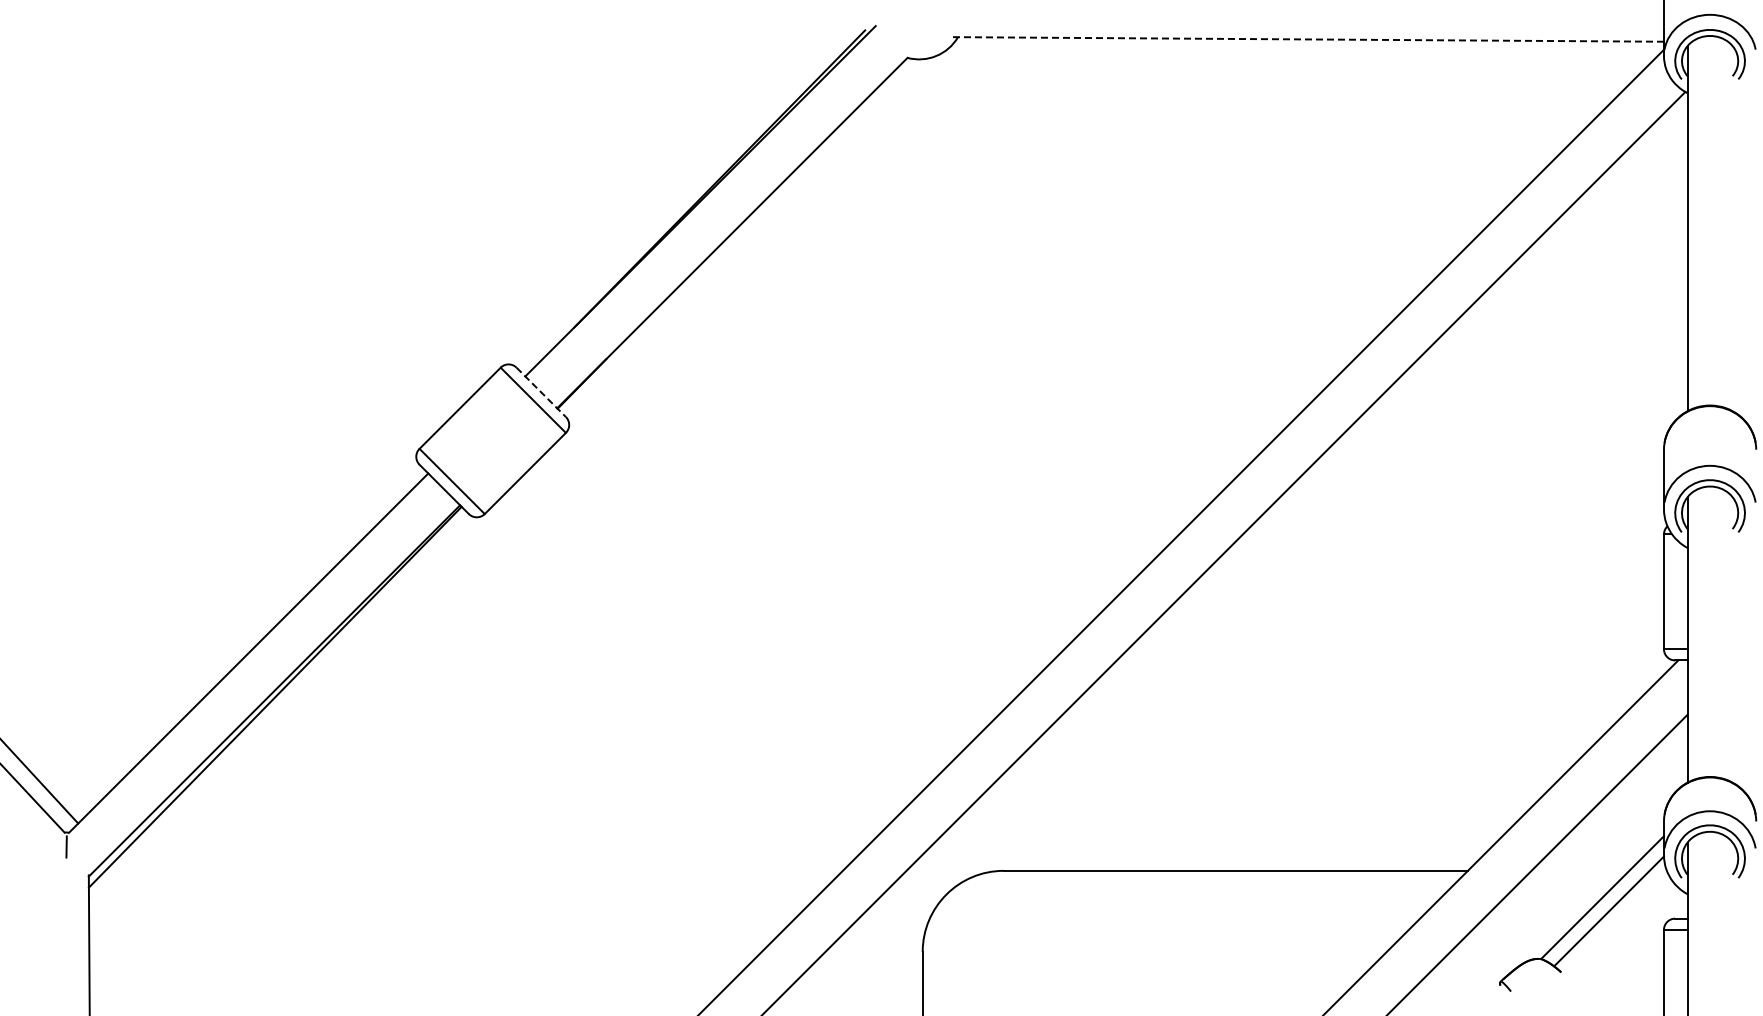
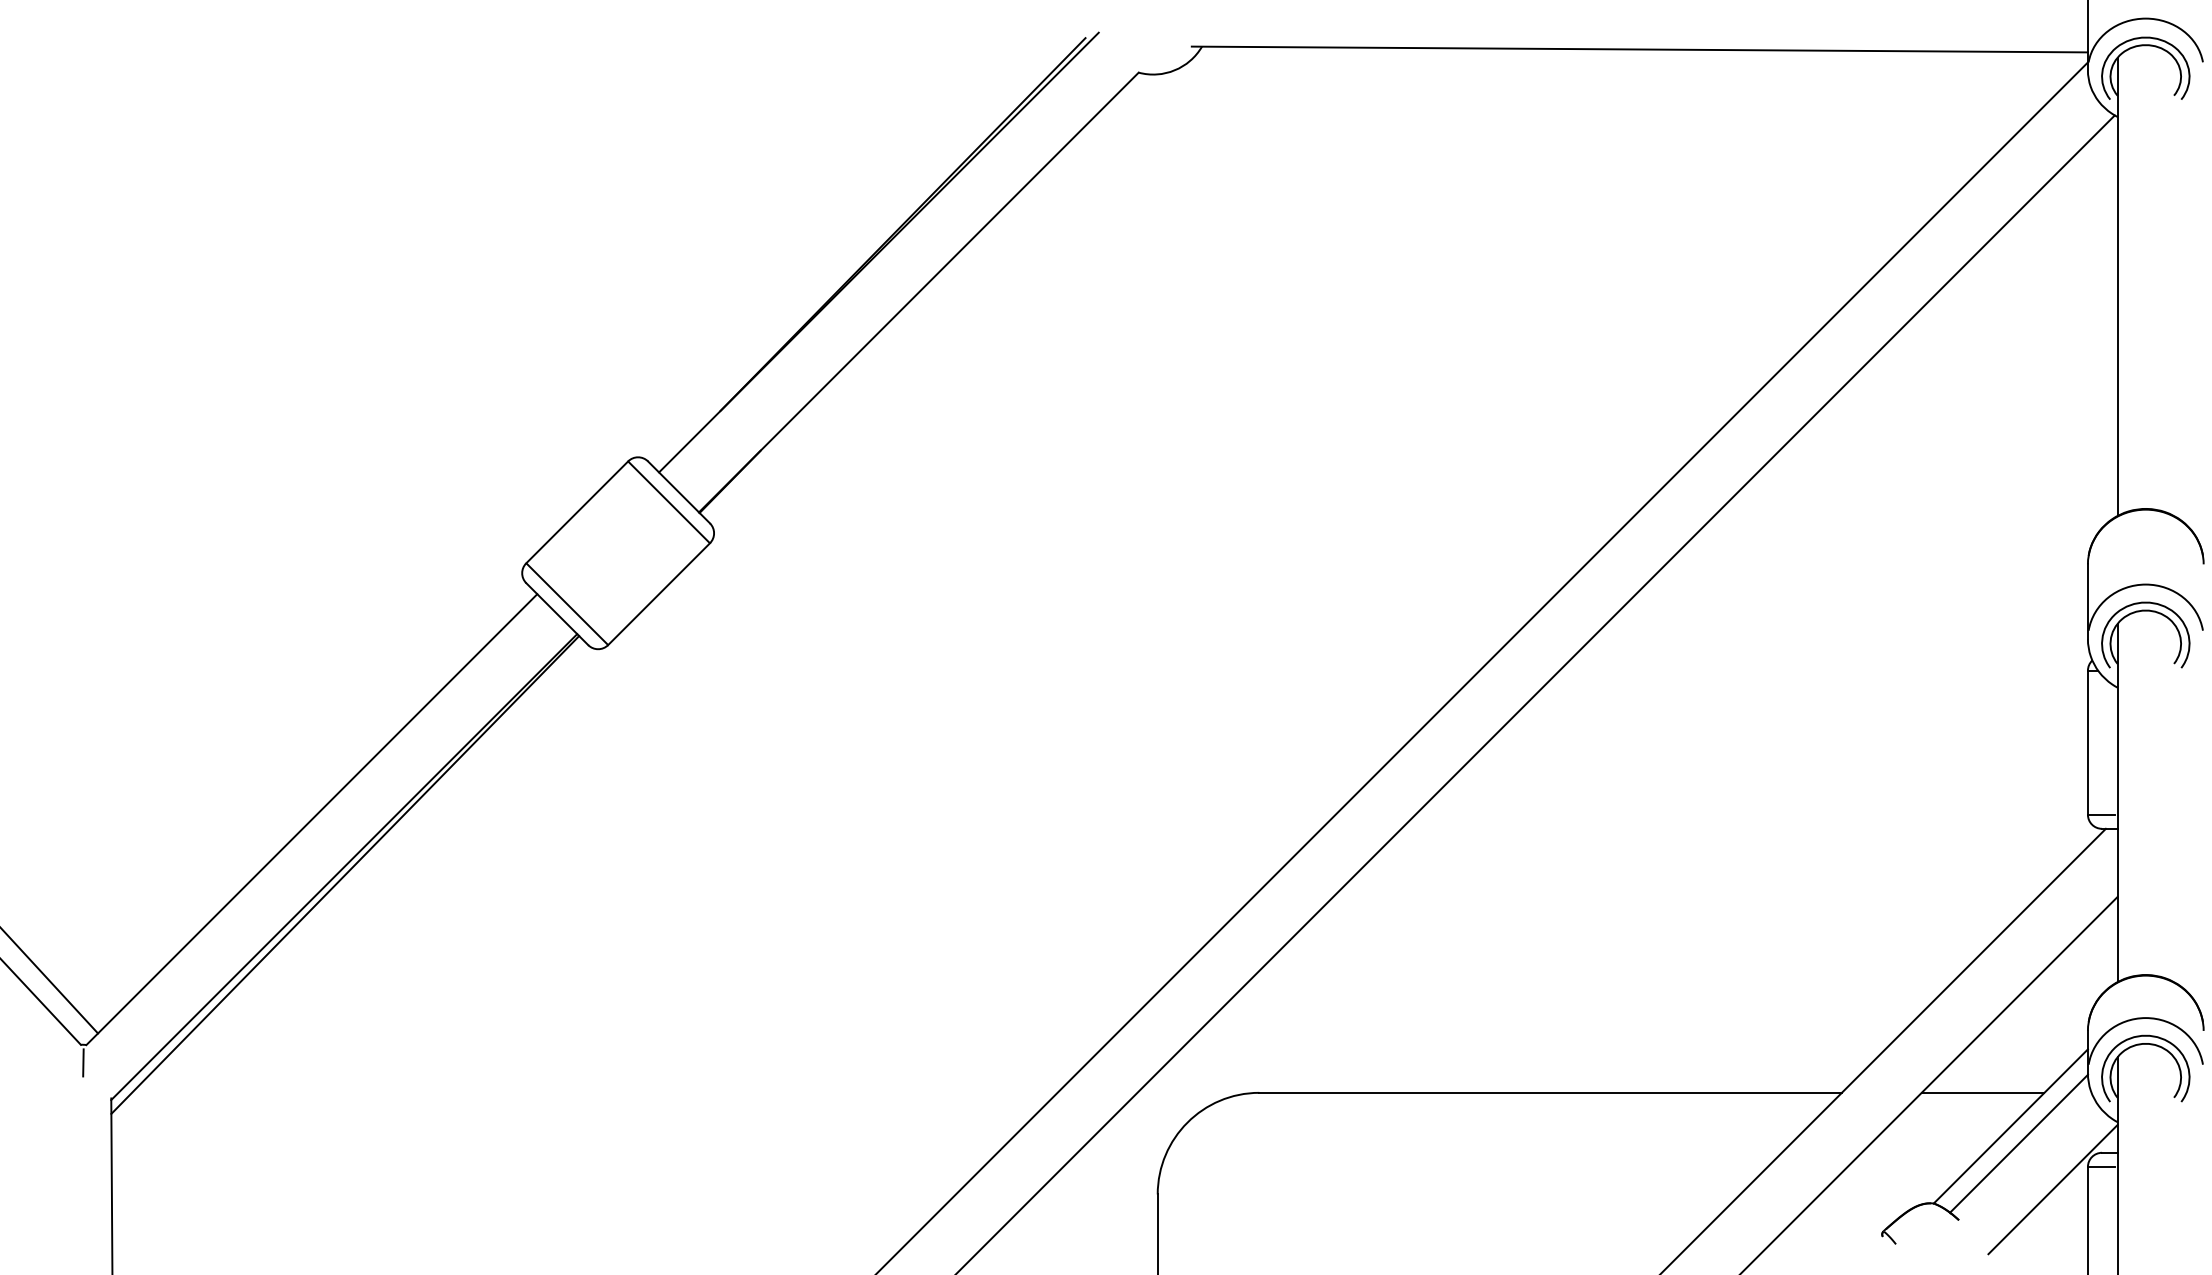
line: (1306, 39) -> (1639, 49), dashed -> solid
line: (541, 392) -> (679, 492), dashed -> solid
line: (1580, 870) -> (1983, 1092), added
line: (1635, 947) -> (2052, 1189), added

